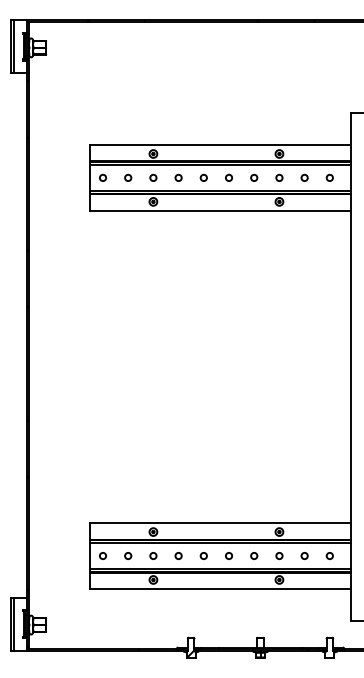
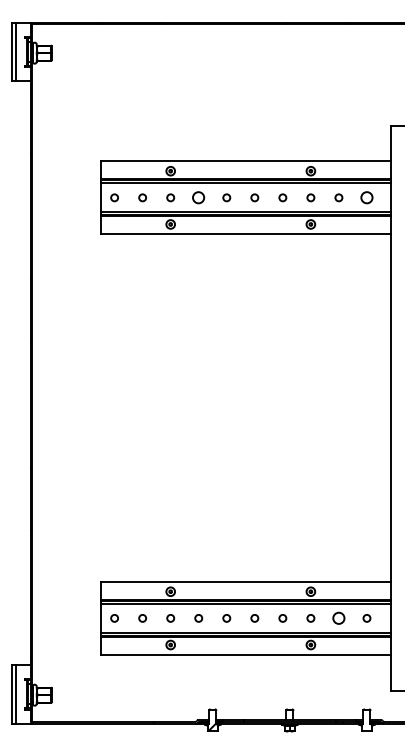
circle: (178, 177) -> (198, 197), size x1.6
circle: (329, 177) -> (366, 197), size x1.6
circle: (304, 556) -> (338, 618), size x1.6

